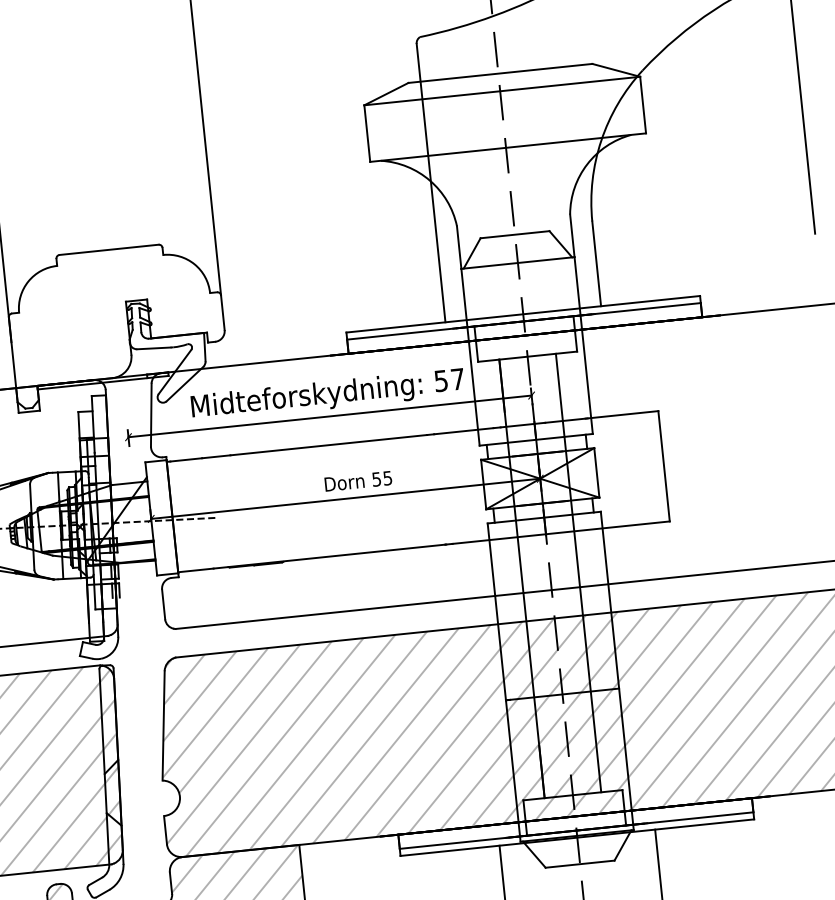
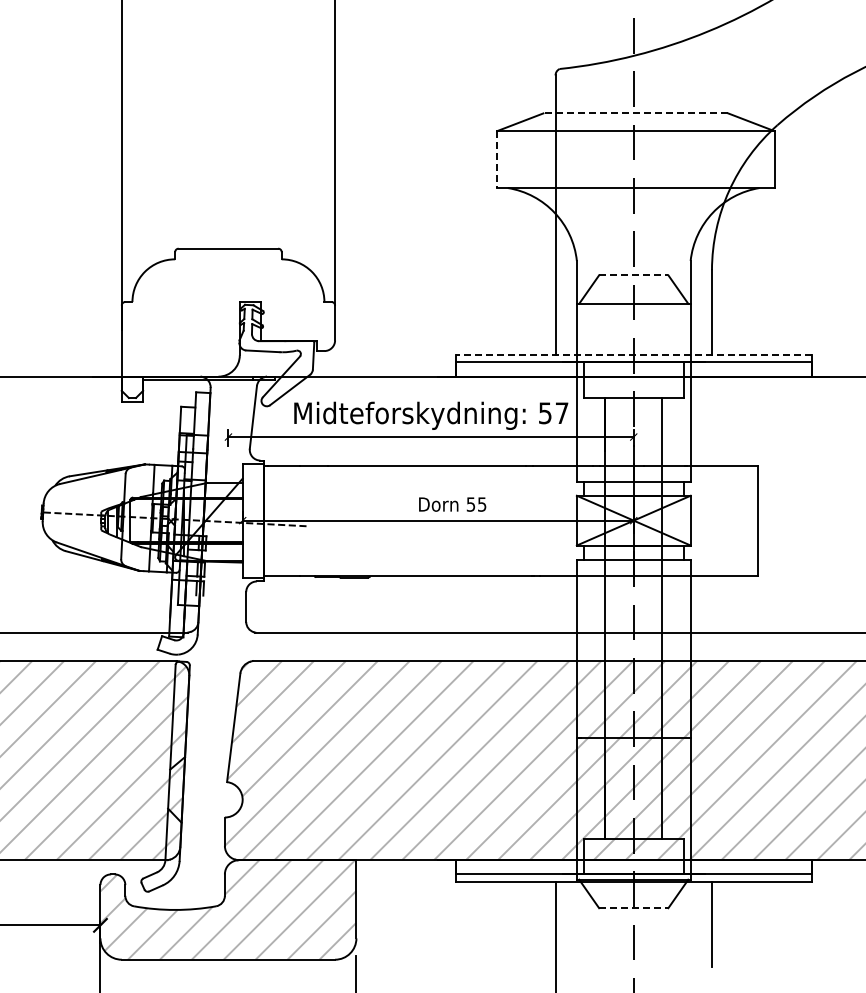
line: (500, 73) -> (635, 113), solid -> dashed
line: (367, 134) -> (497, 160), solid -> dashed
line: (514, 234) -> (633, 275), solid -> dashed
line: (523, 314) -> (633, 355), solid -> dashed
line: (579, 864) -> (633, 908), solid -> dashed

